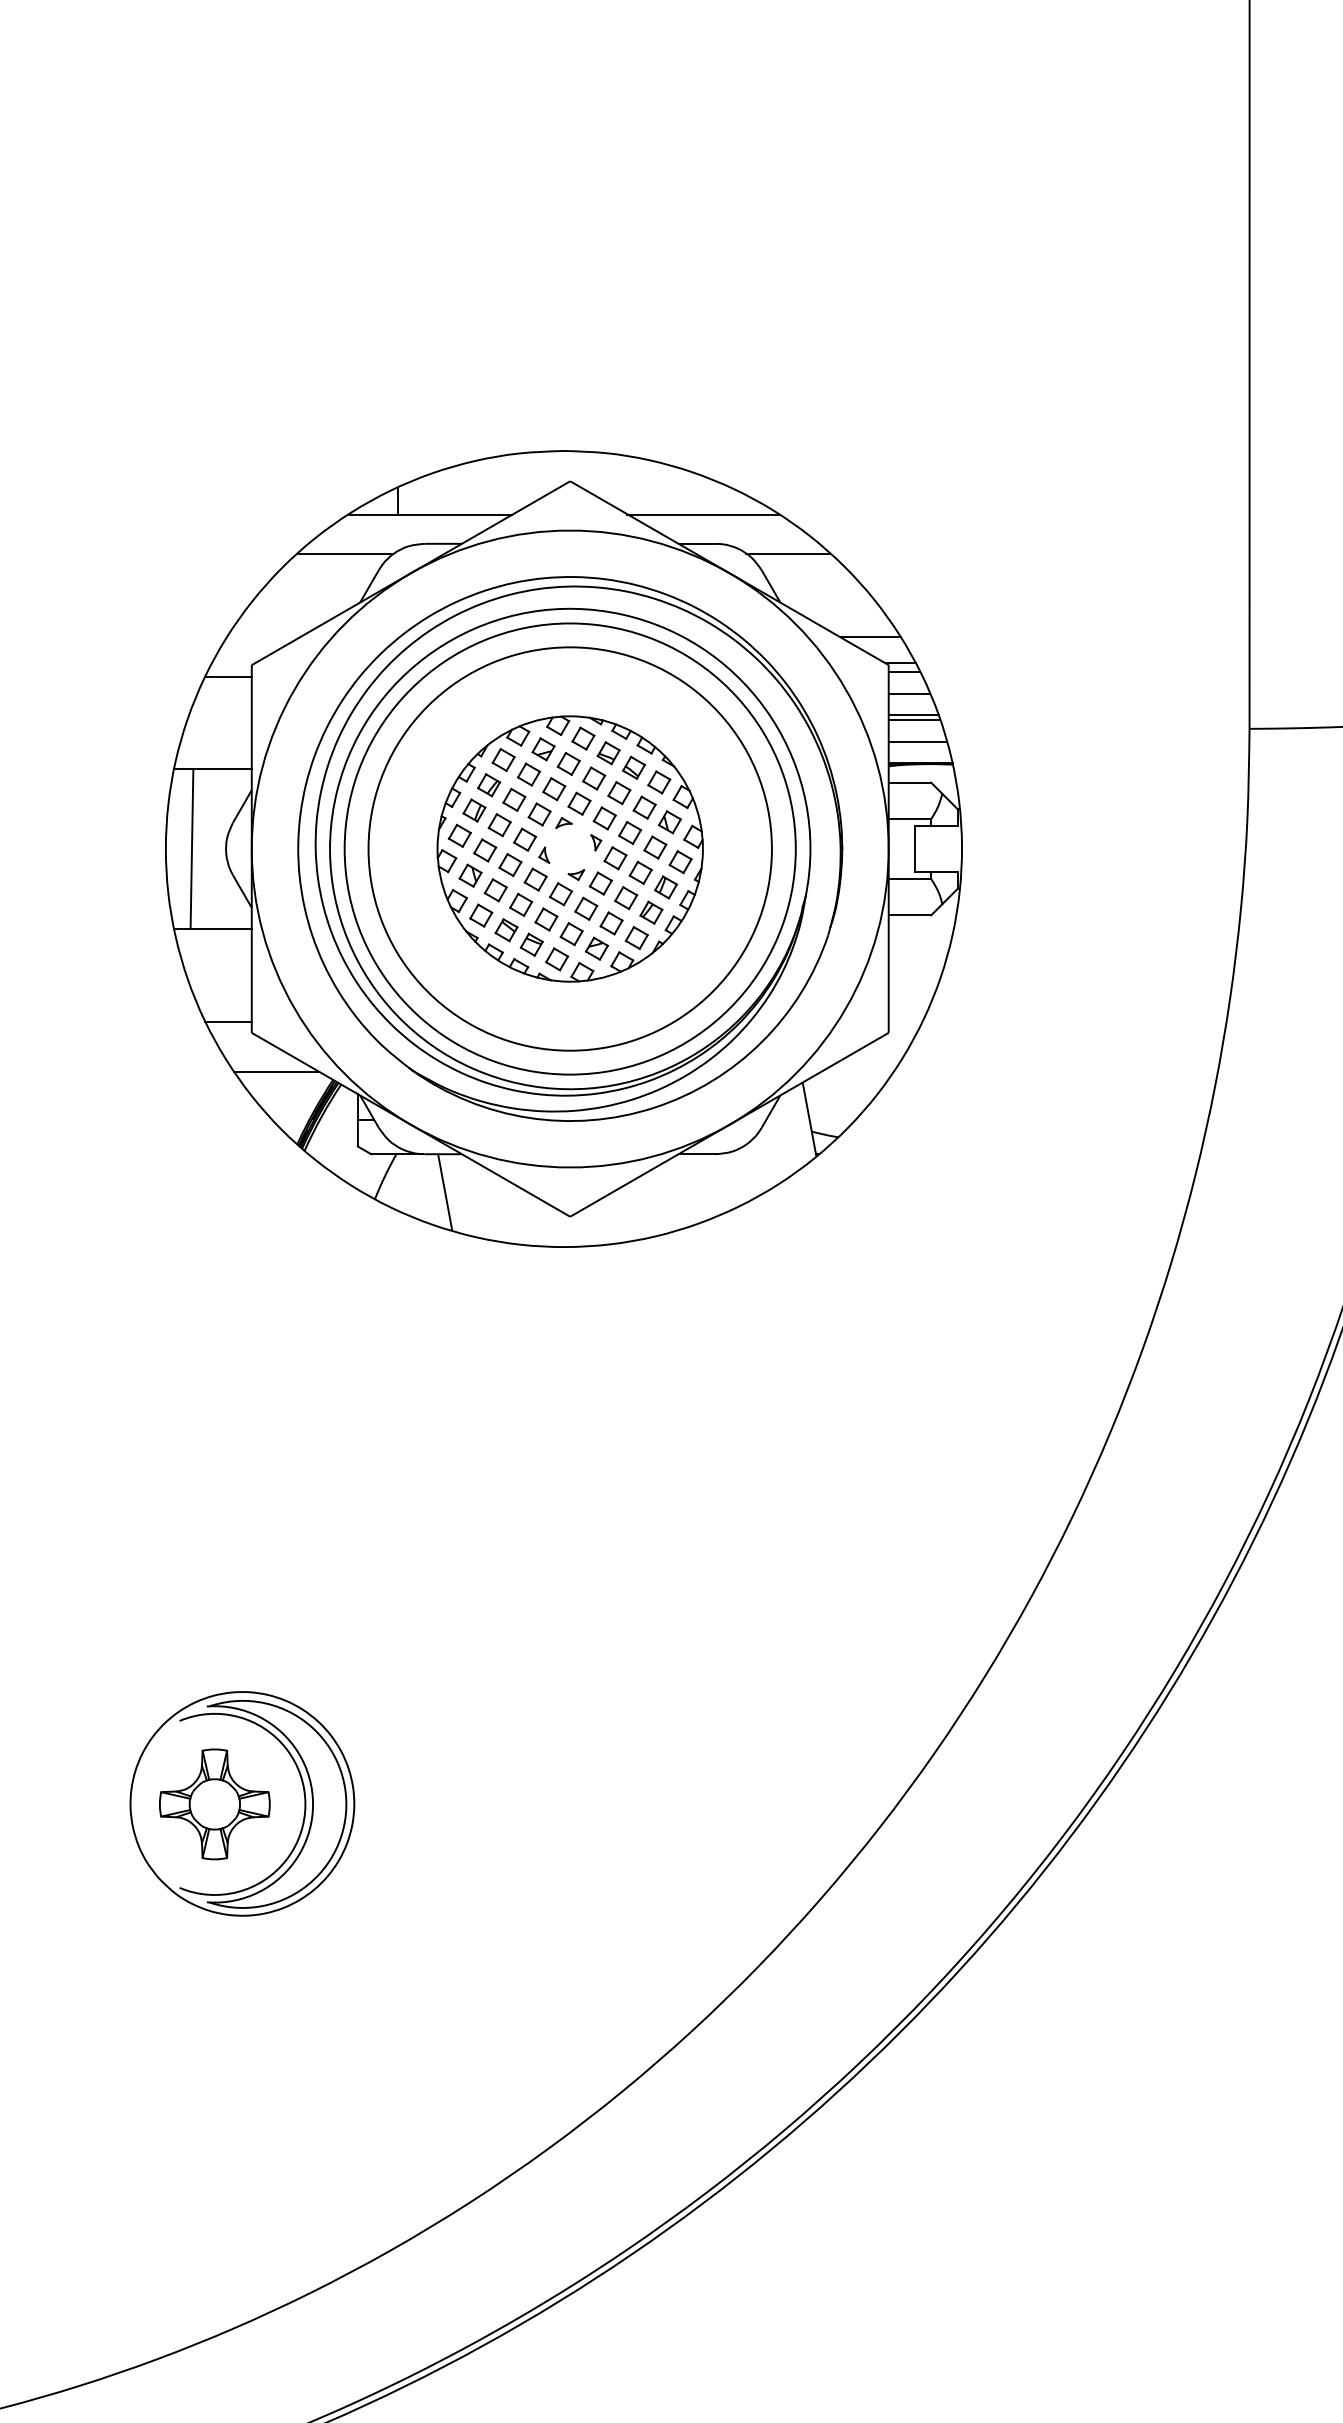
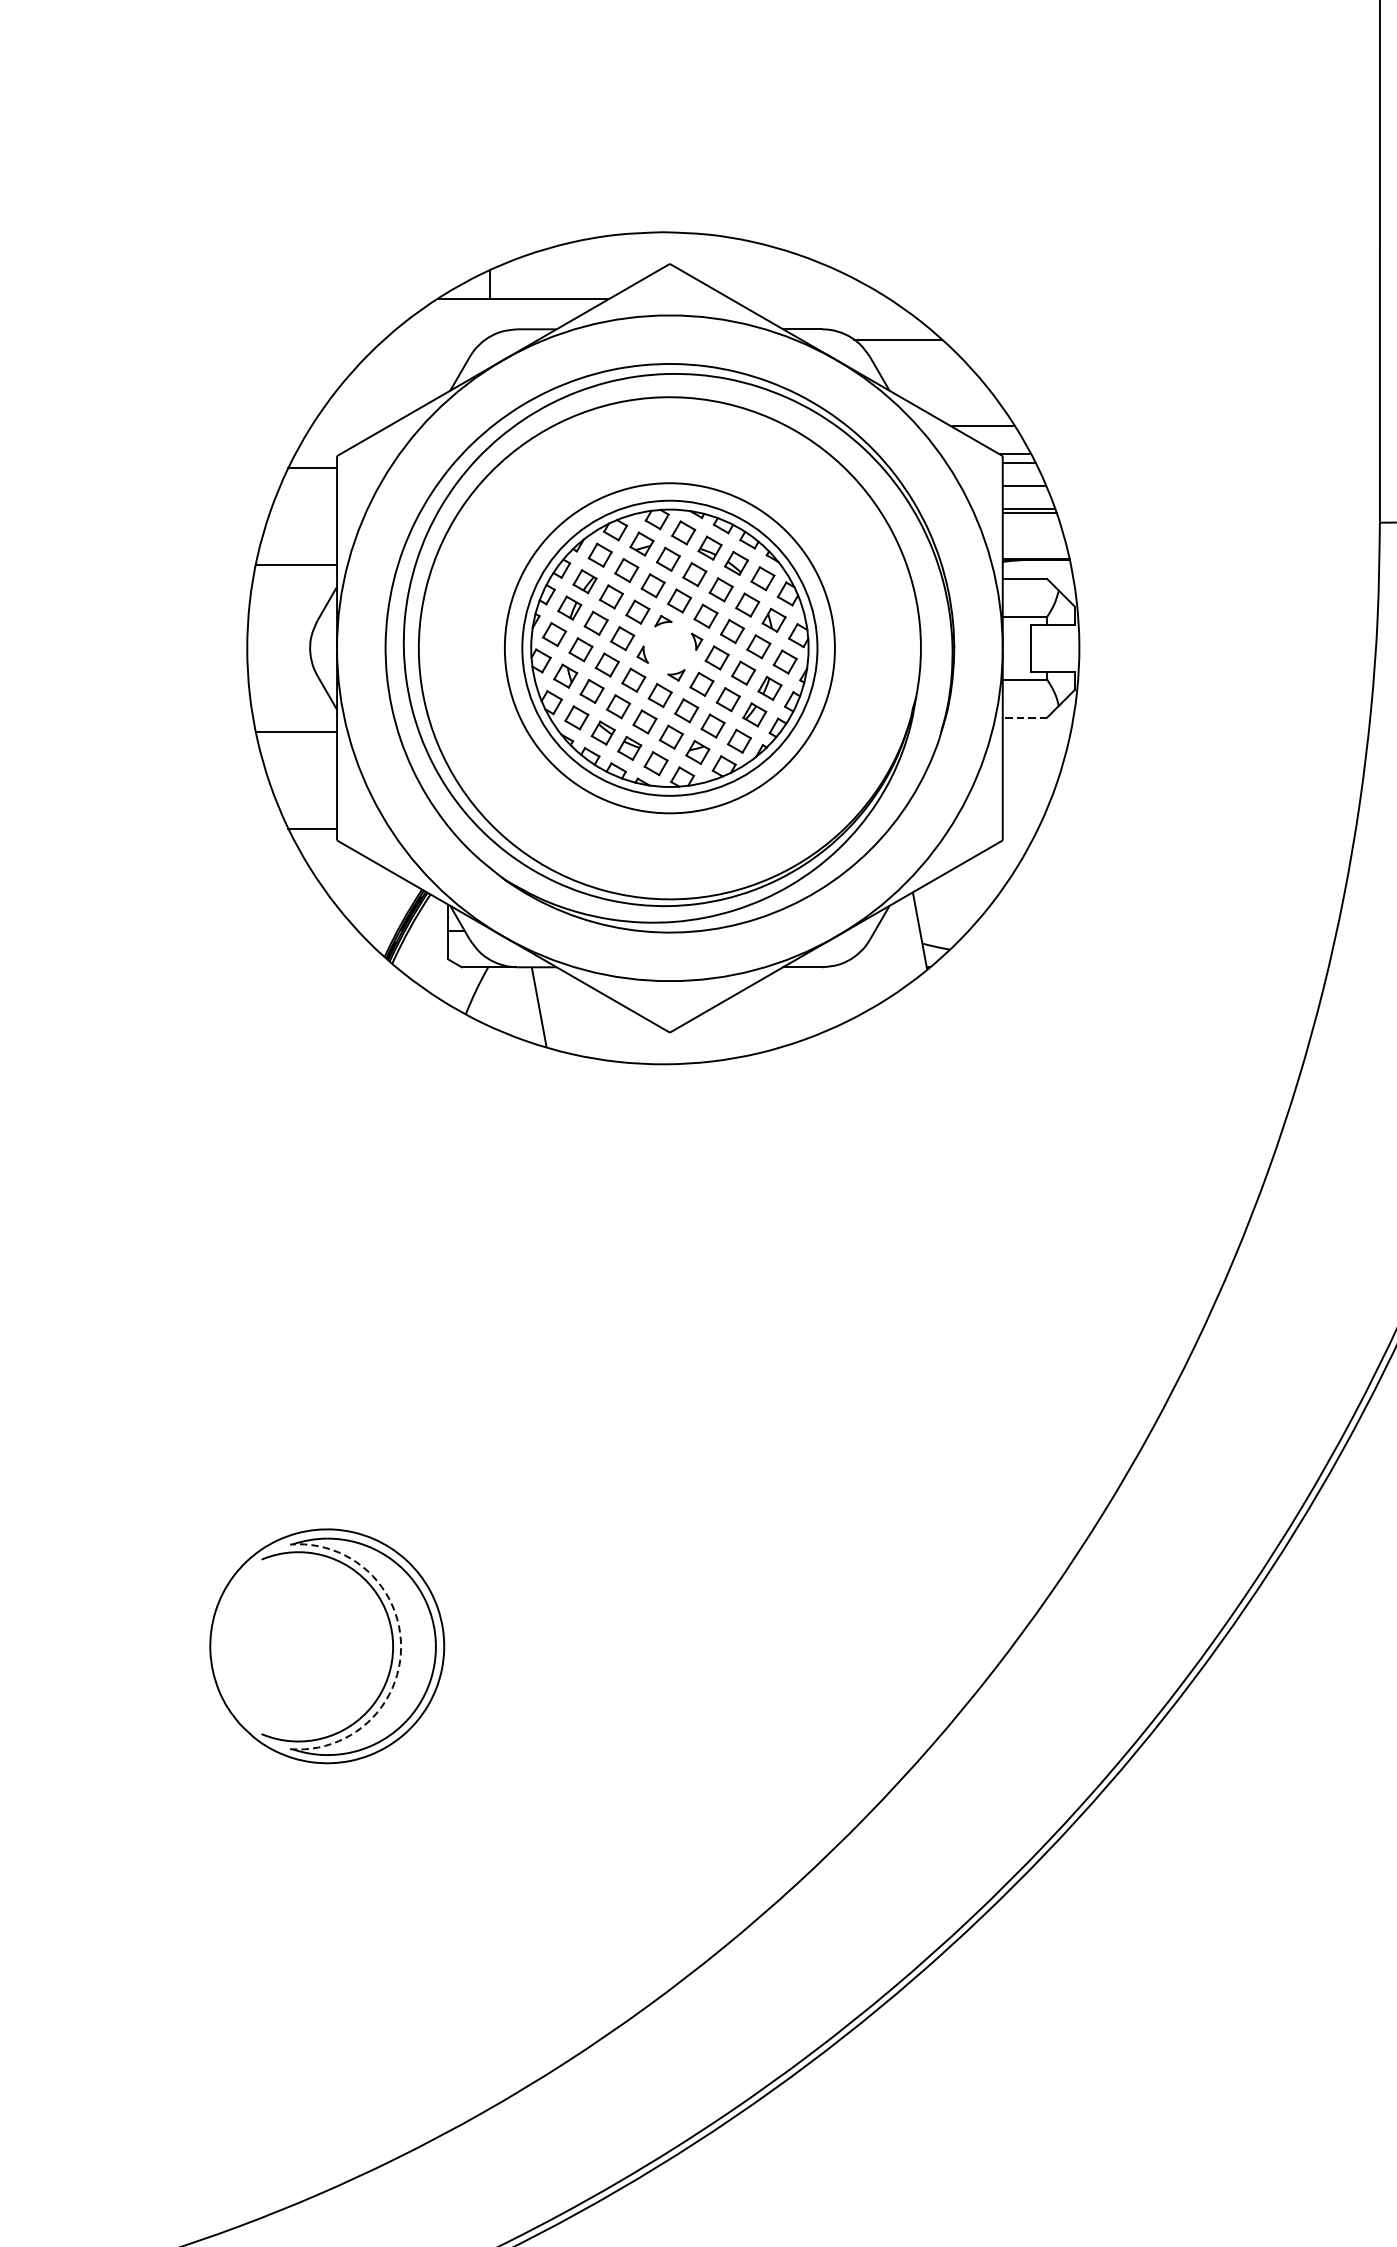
line: (702, 514) -> (808, 298), removed
line: (344, 554) -> (433, 340), removed
line: (917, 741) -> (1032, 535), removed
line: (191, 848) -> (274, 647), removed
circle: (569, 848) -> (669, 647), size x0.7
circle: (569, 848) -> (669, 647), size x0.7
line: (909, 915) -> (1024, 717), solid -> dashed
line: (276, 1071) -> (362, 880), removed
part: (214, 1804) -> (298, 1646), removed
arc: (313, 1804) -> (401, 1646), solid -> dashed

